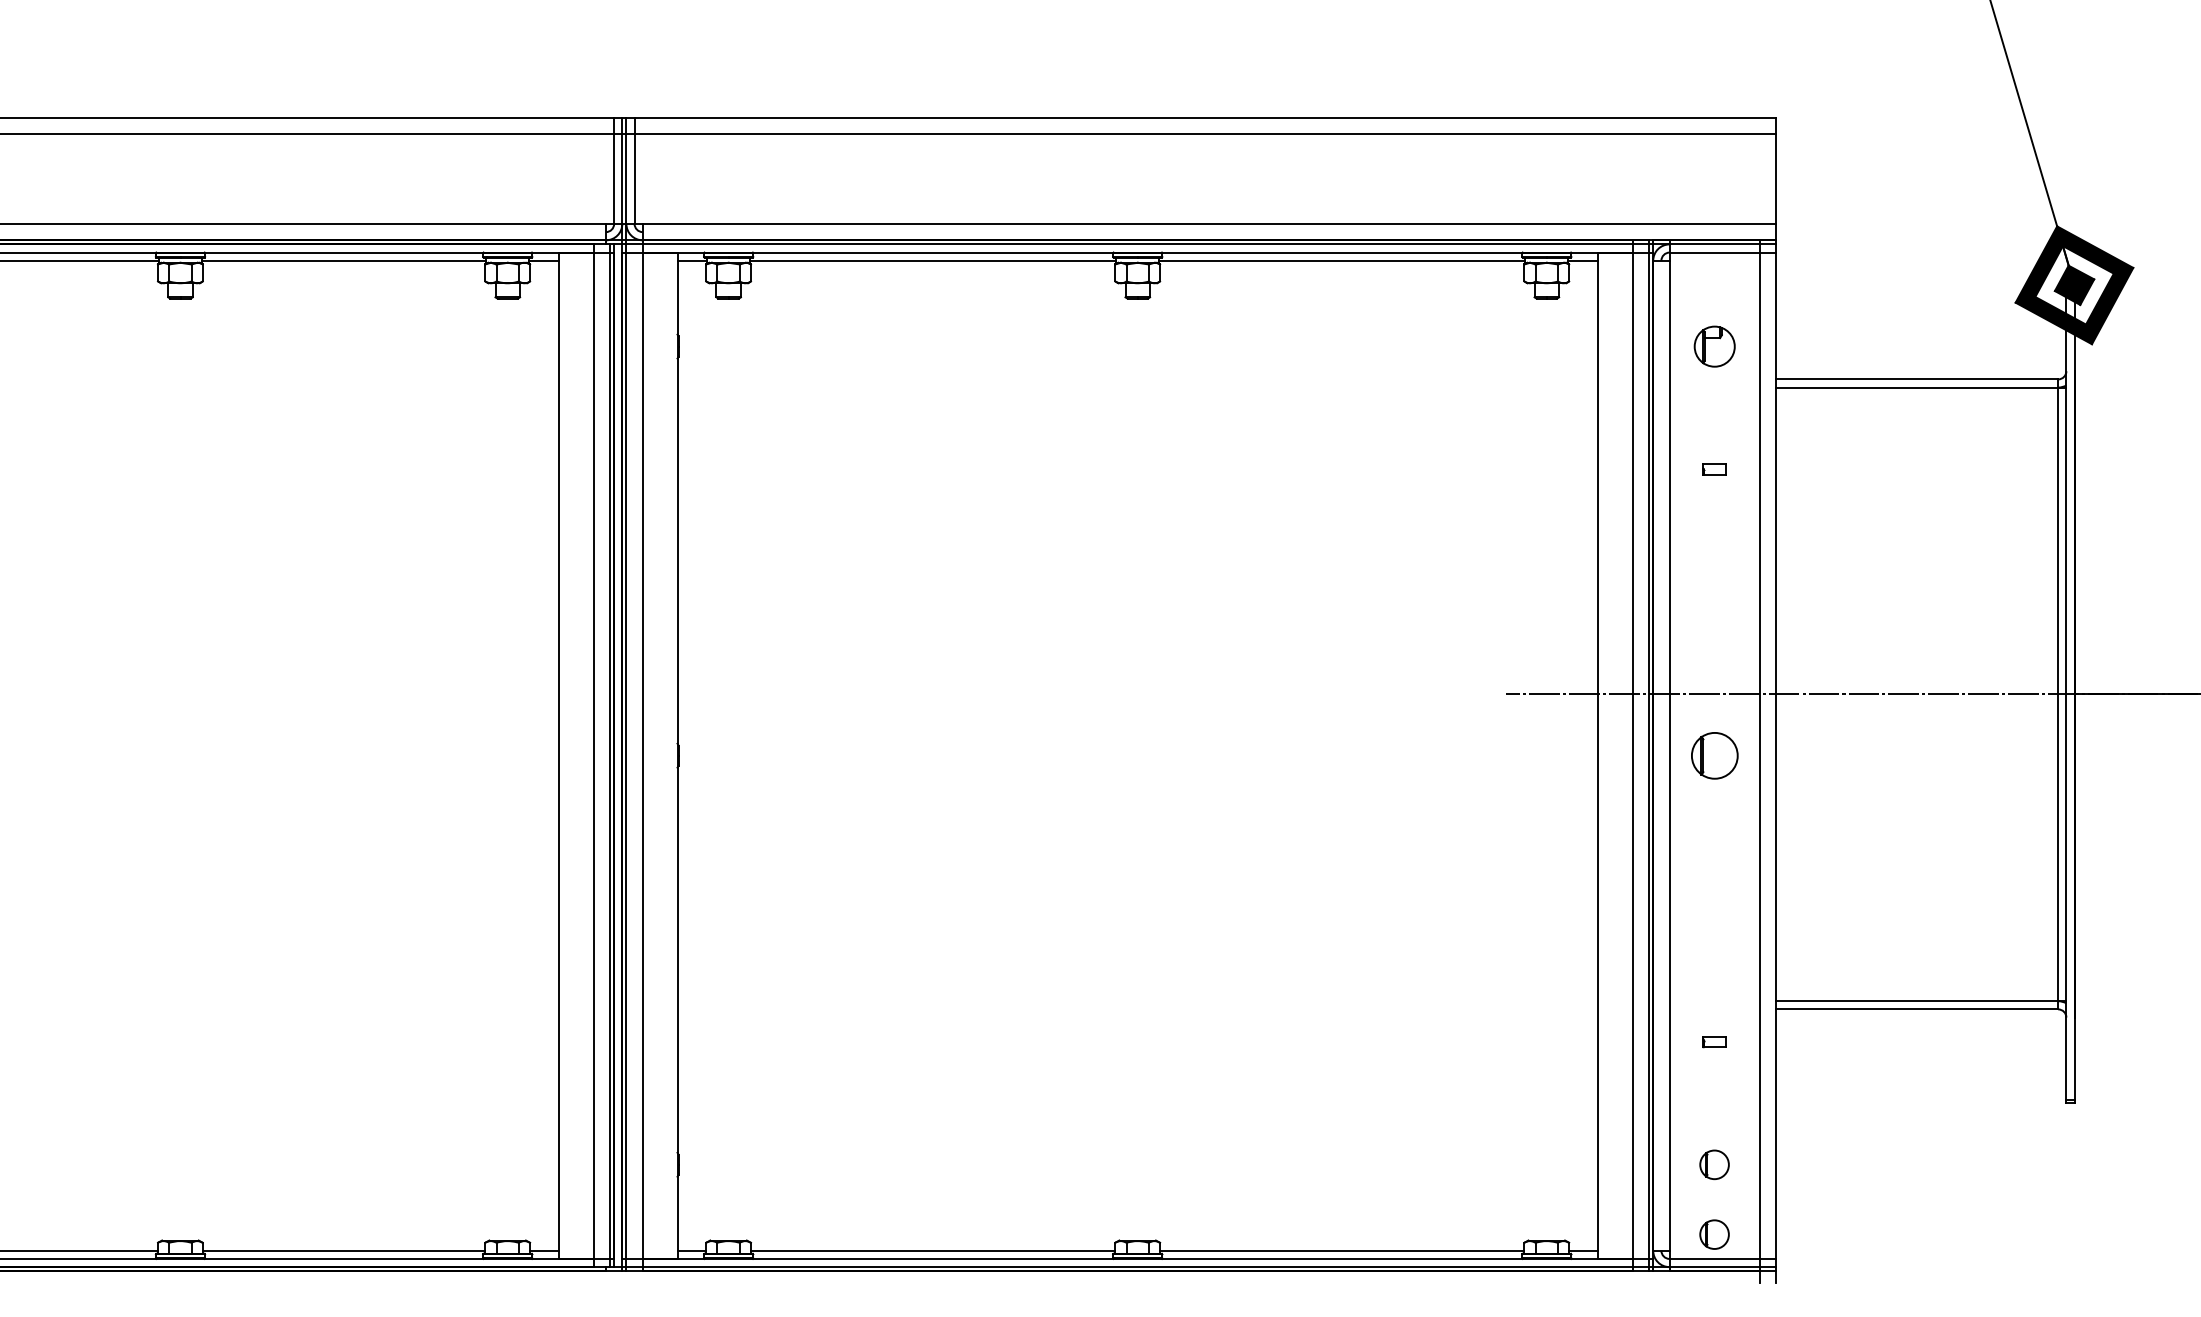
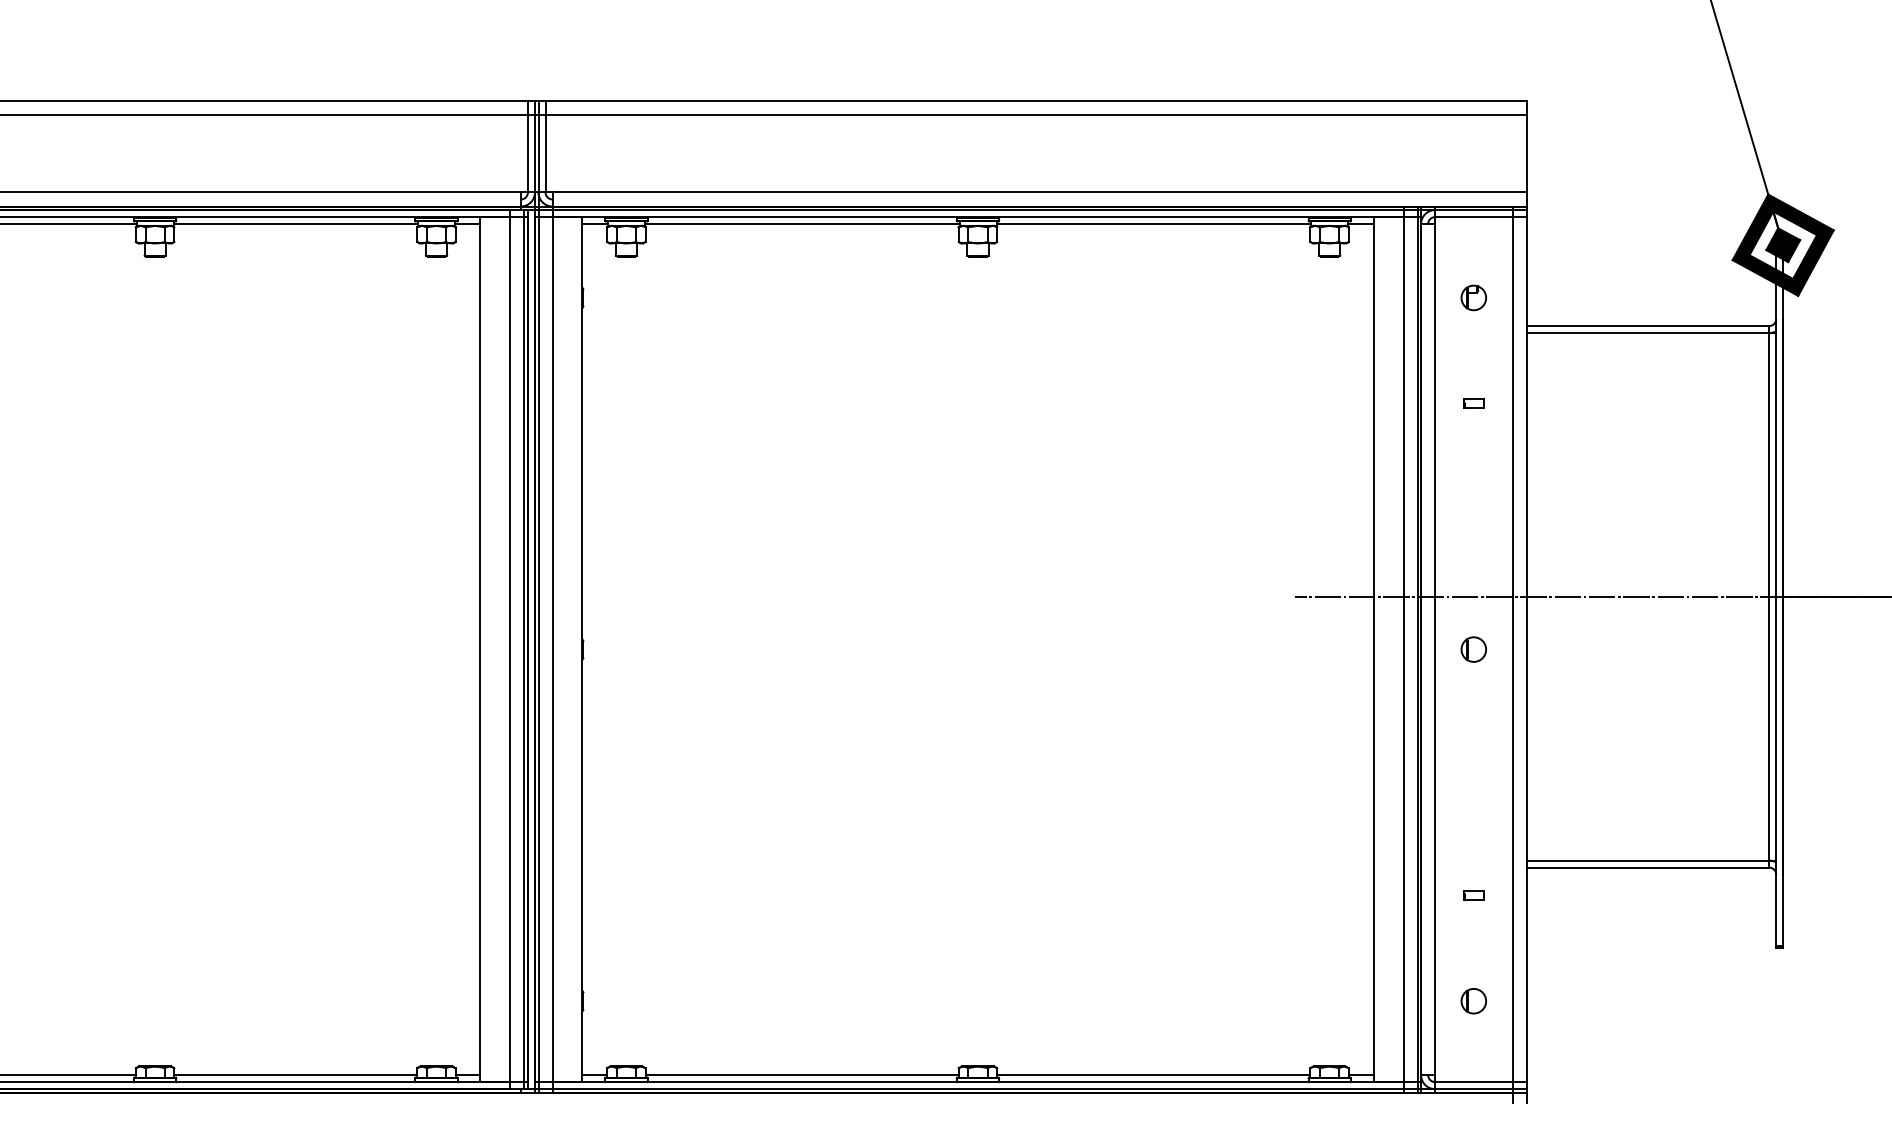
part: (1714, 346) -> (1473, 297), size x0.71
part: (1714, 755) -> (1473, 649), size x0.62
part: (1714, 1234) -> (1473, 1061), removed

